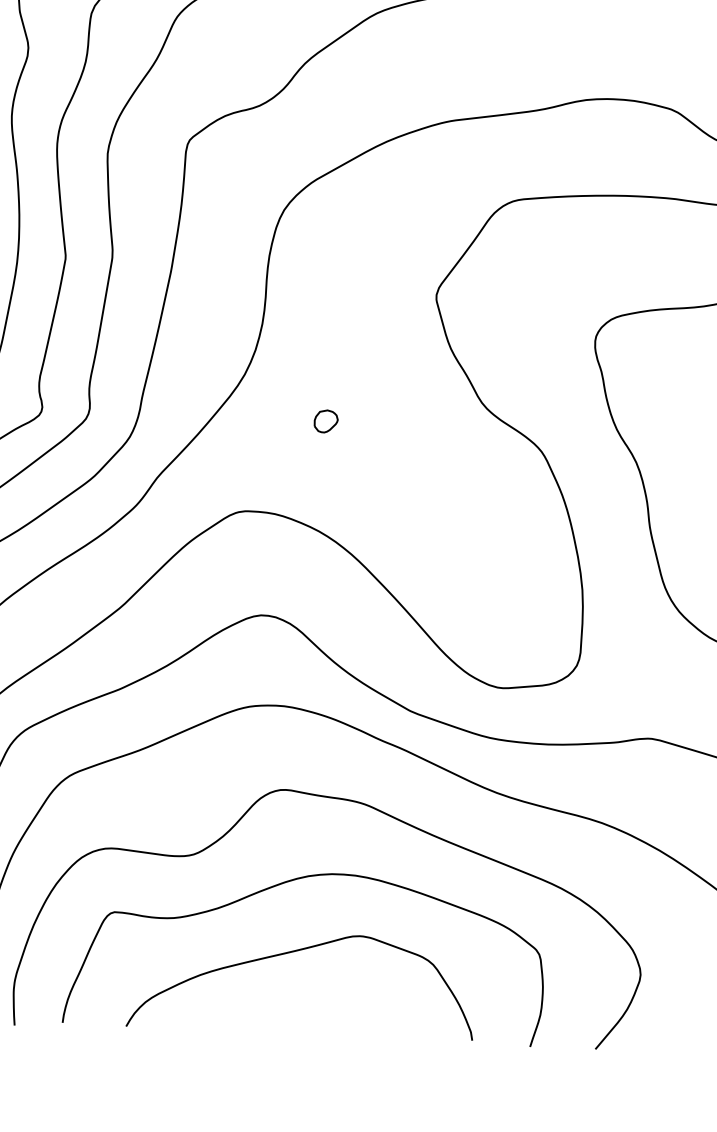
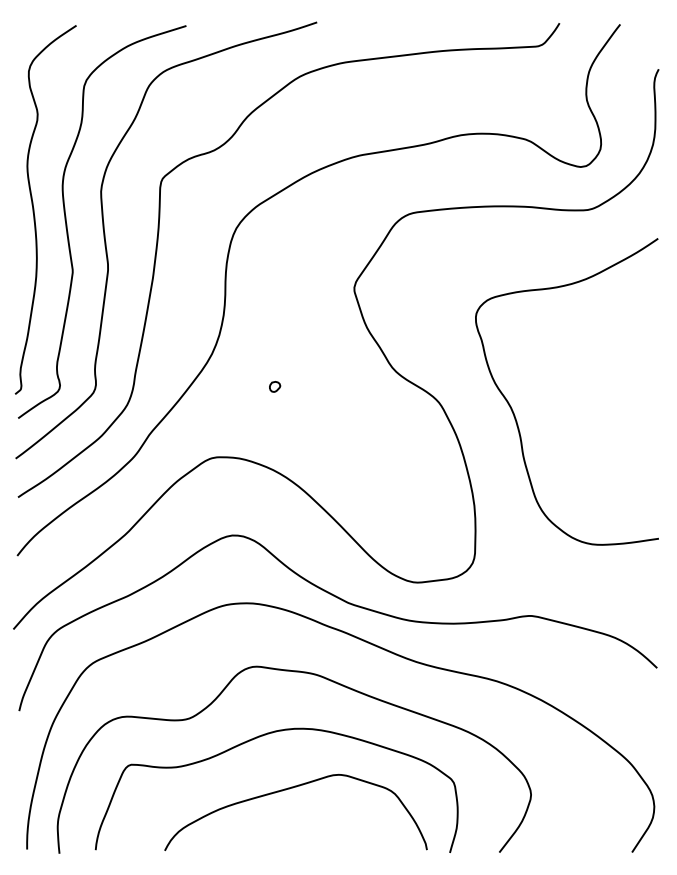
part: (325, 421) -> (274, 386), size x0.6
curve: (294, 952) -> (289, 789), moved

